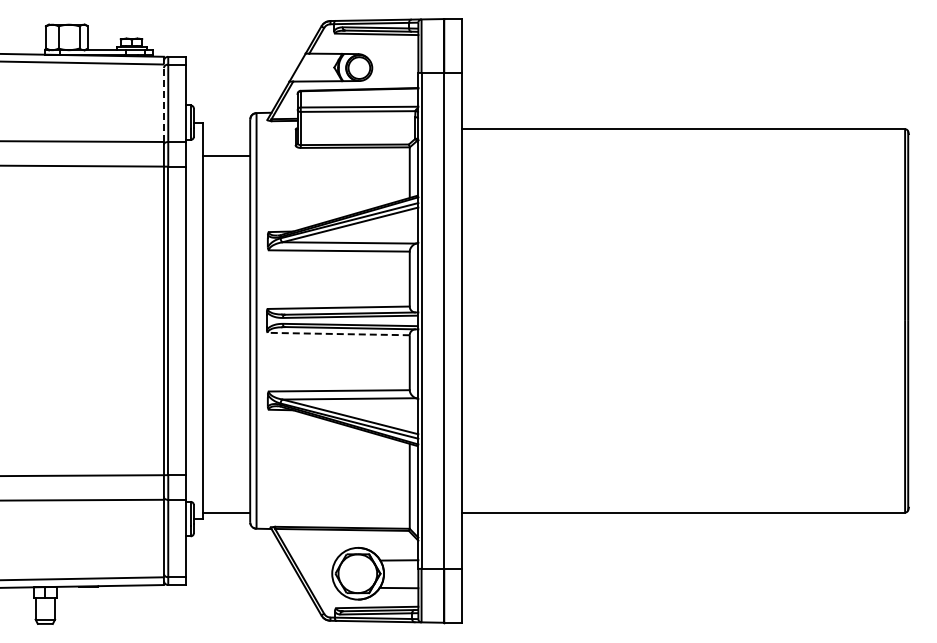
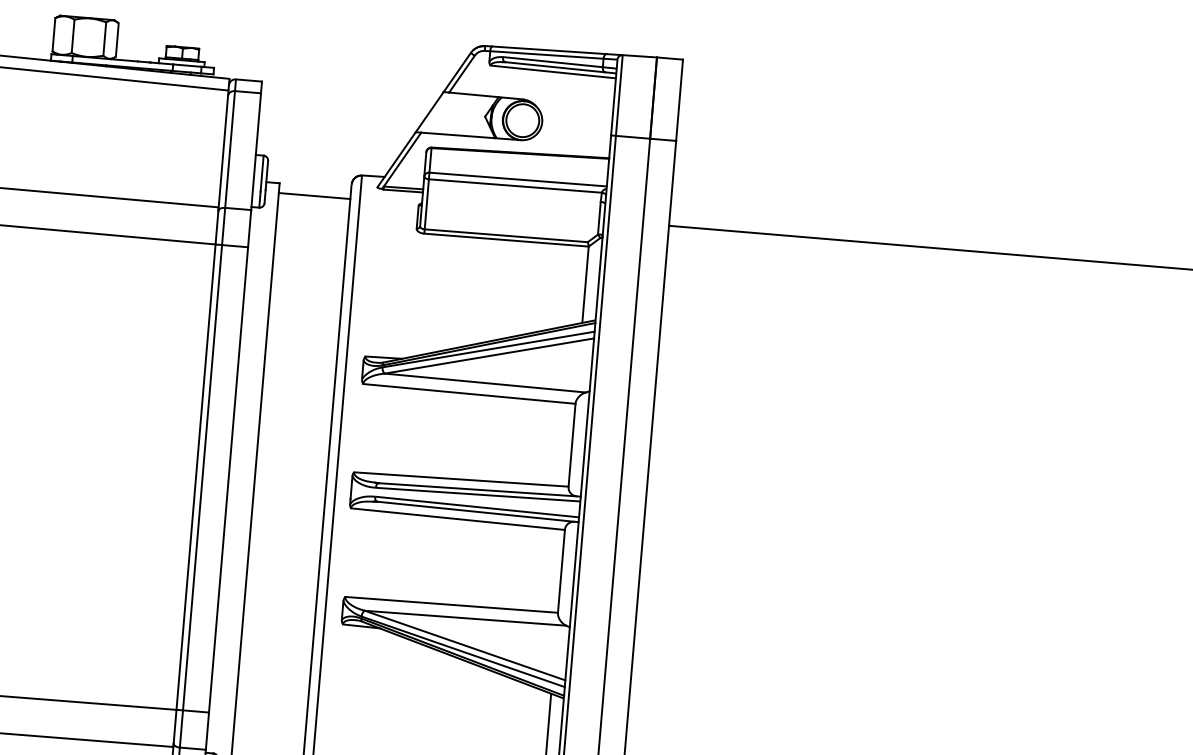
line: (163, 103) -> (222, 149), dashed -> solid
line: (226, 156) -> (314, 196), moved
line: (338, 334) -> (457, 519), dashed -> solid

